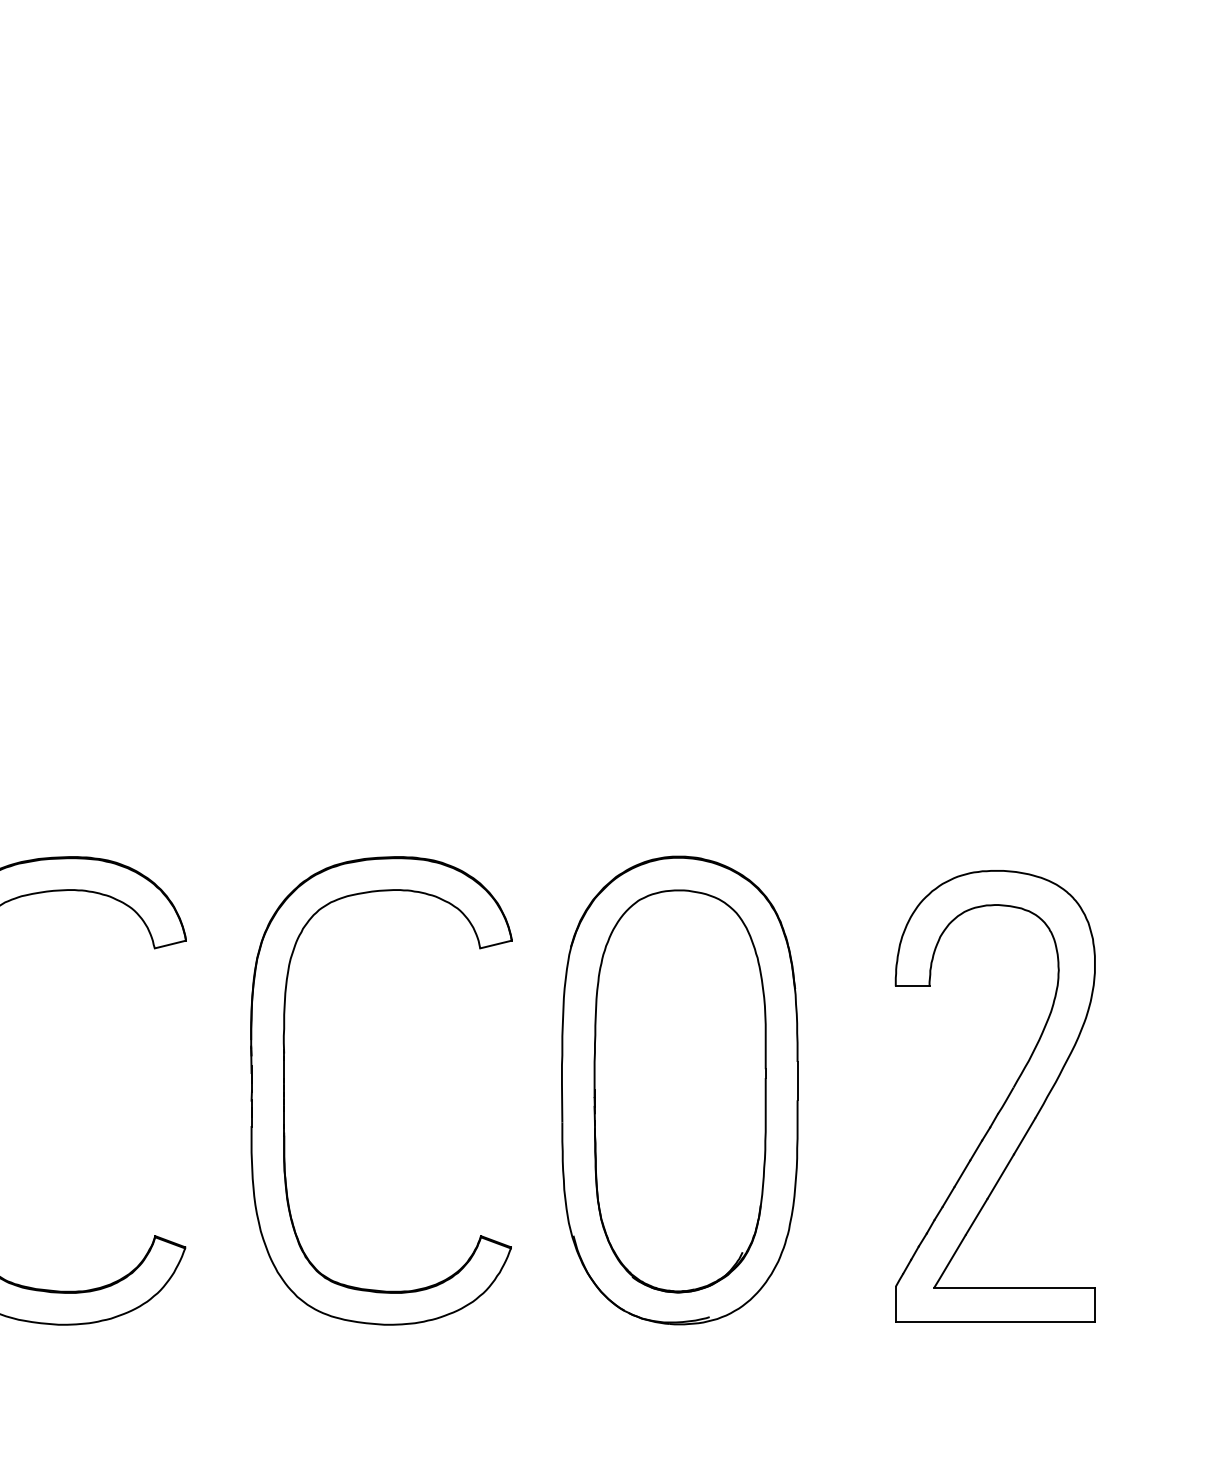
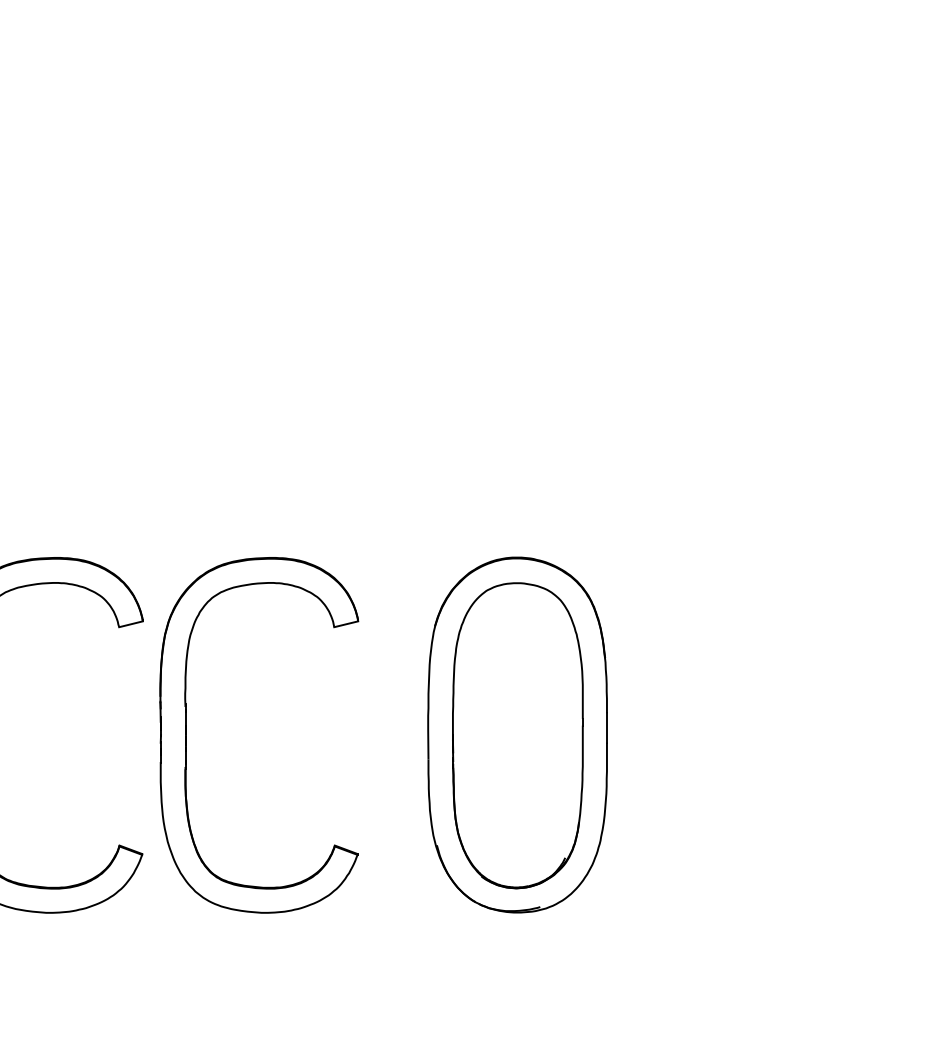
part: (284, 1090) -> (185, 735), moved
part: (1004, 1101) -> (764, 743), removed

